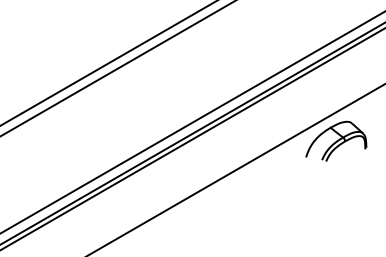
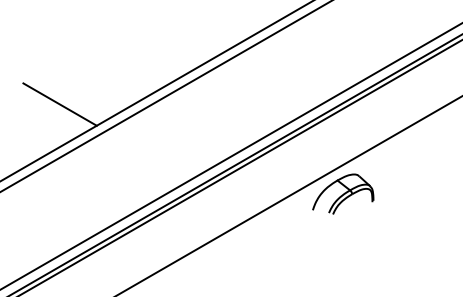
line: (54, 52) -> (59, 104), added

